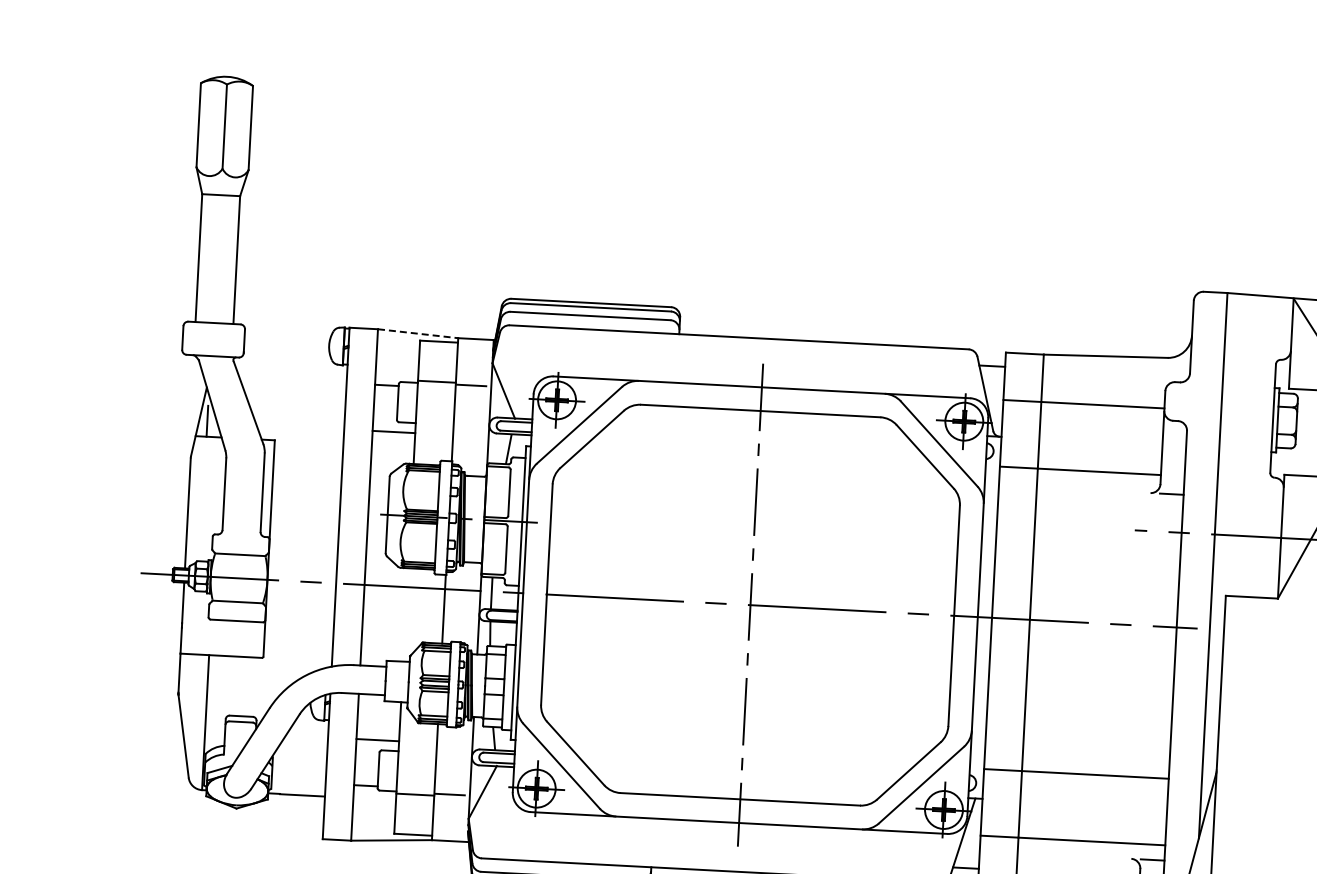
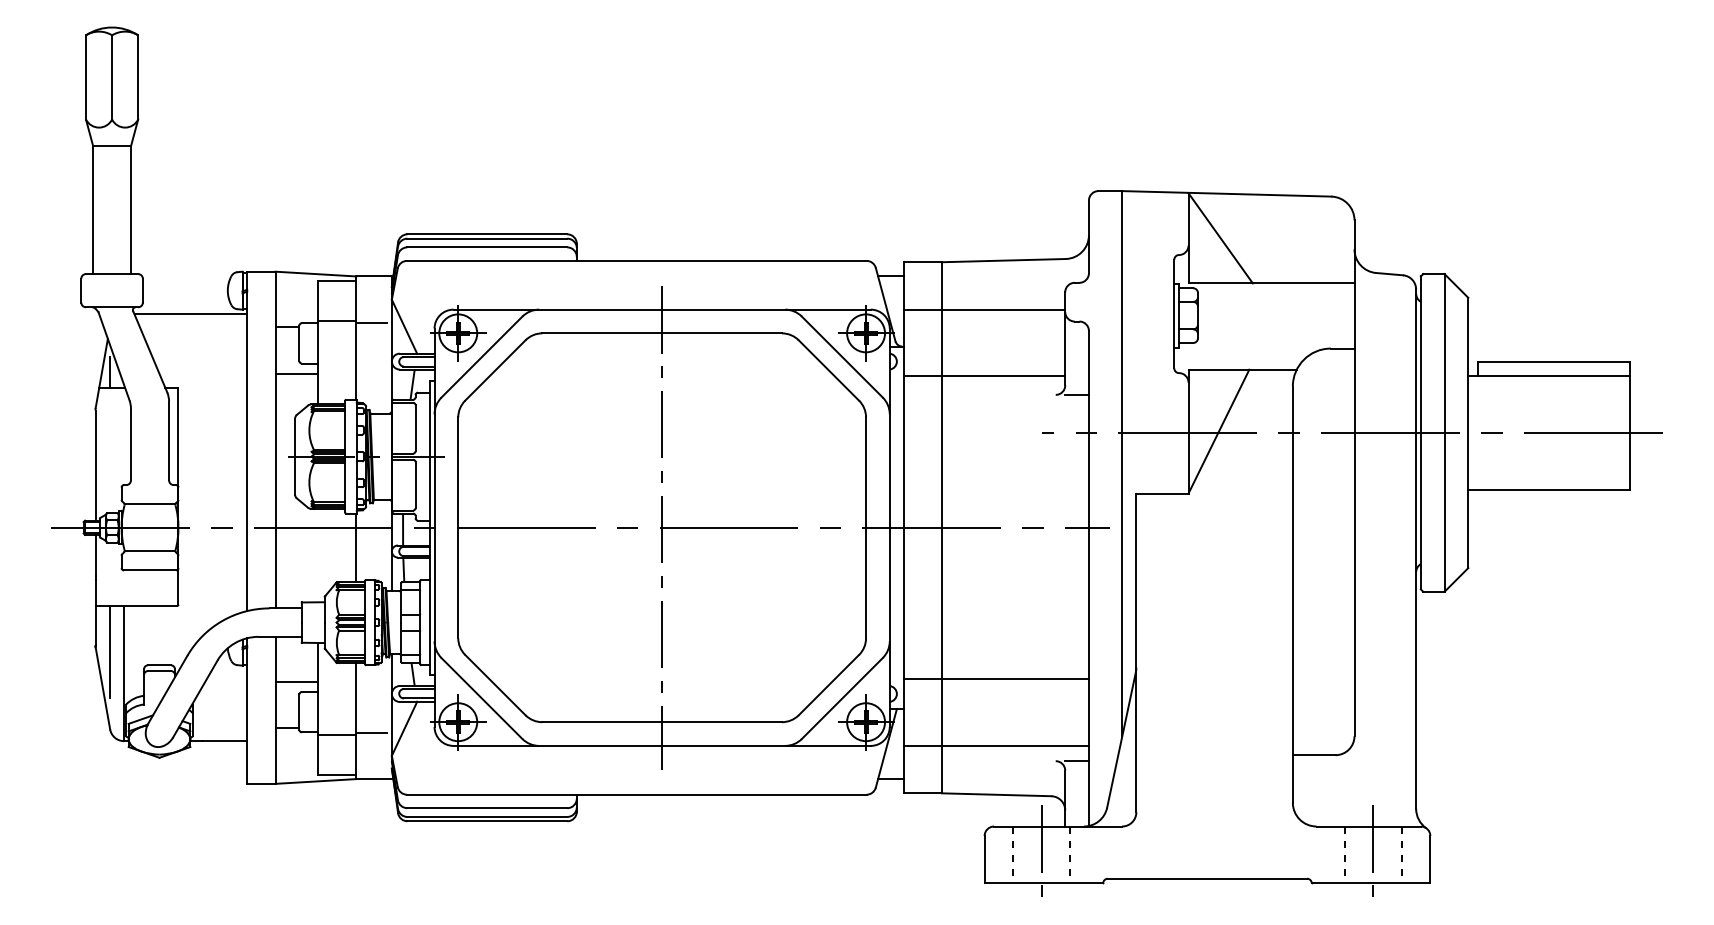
line: (418, 334) -> (316, 274), dashed -> solid
line: (290, 367) -> (190, 314), added
line: (193, 700) -> (110, 652), added

